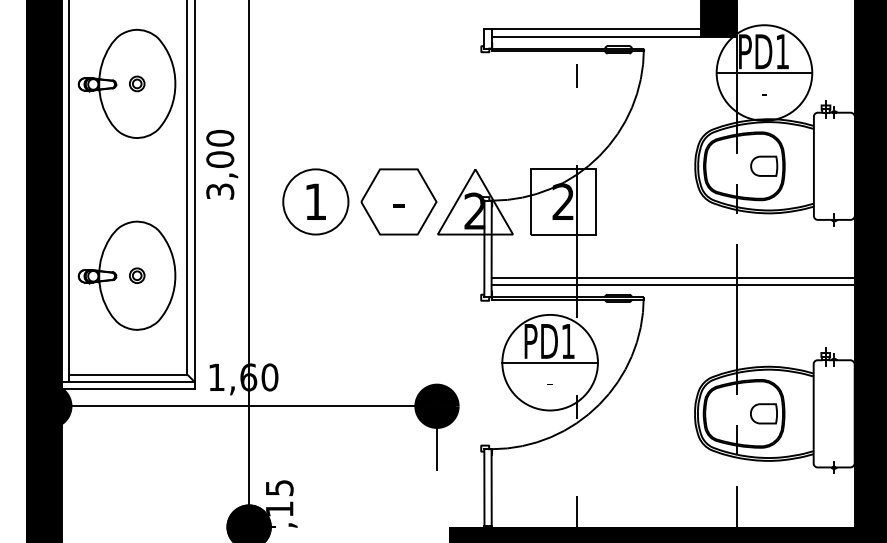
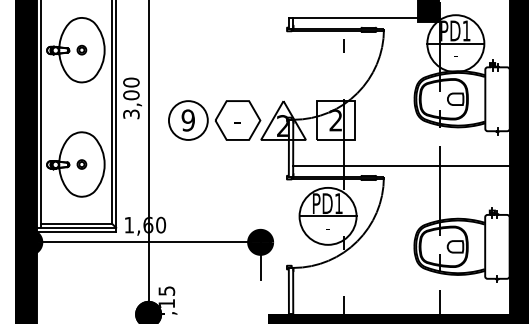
line: (596, 35) -> (355, 21), removed
text: (314, 201) -> (187, 120), 1 -> 9
line: (673, 285) -> (401, 170), removed

